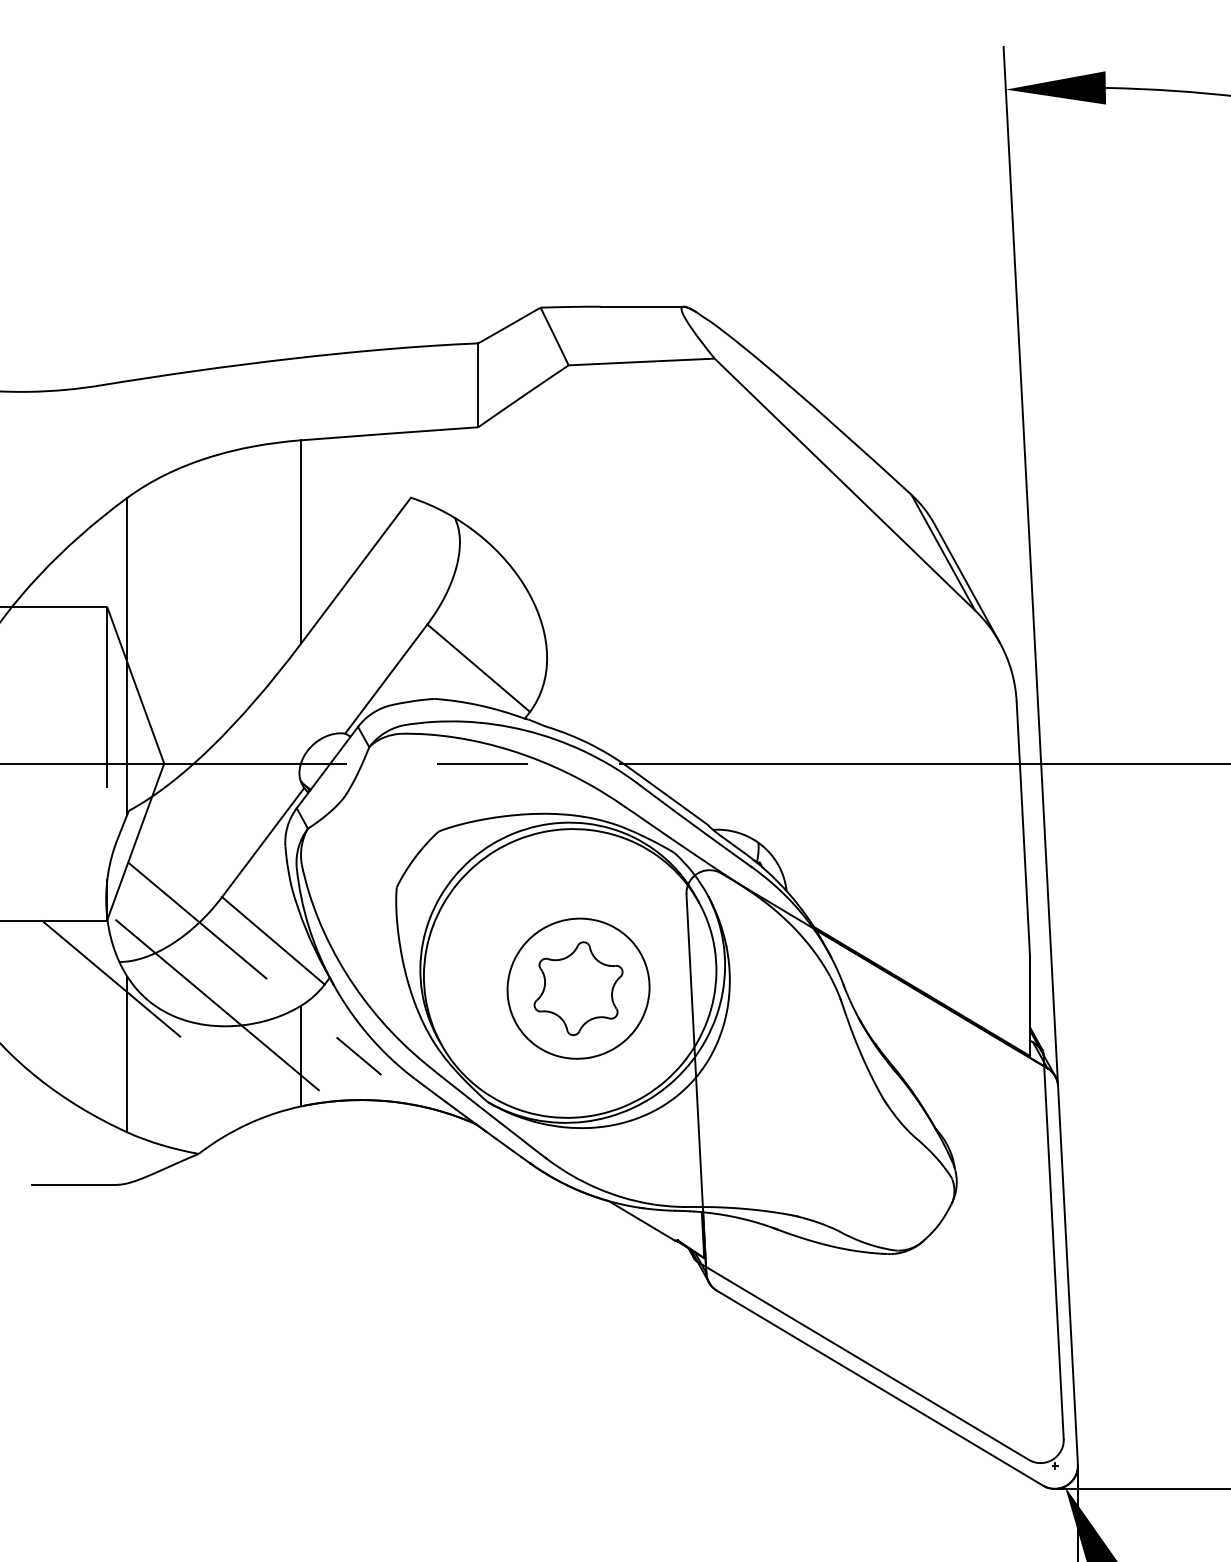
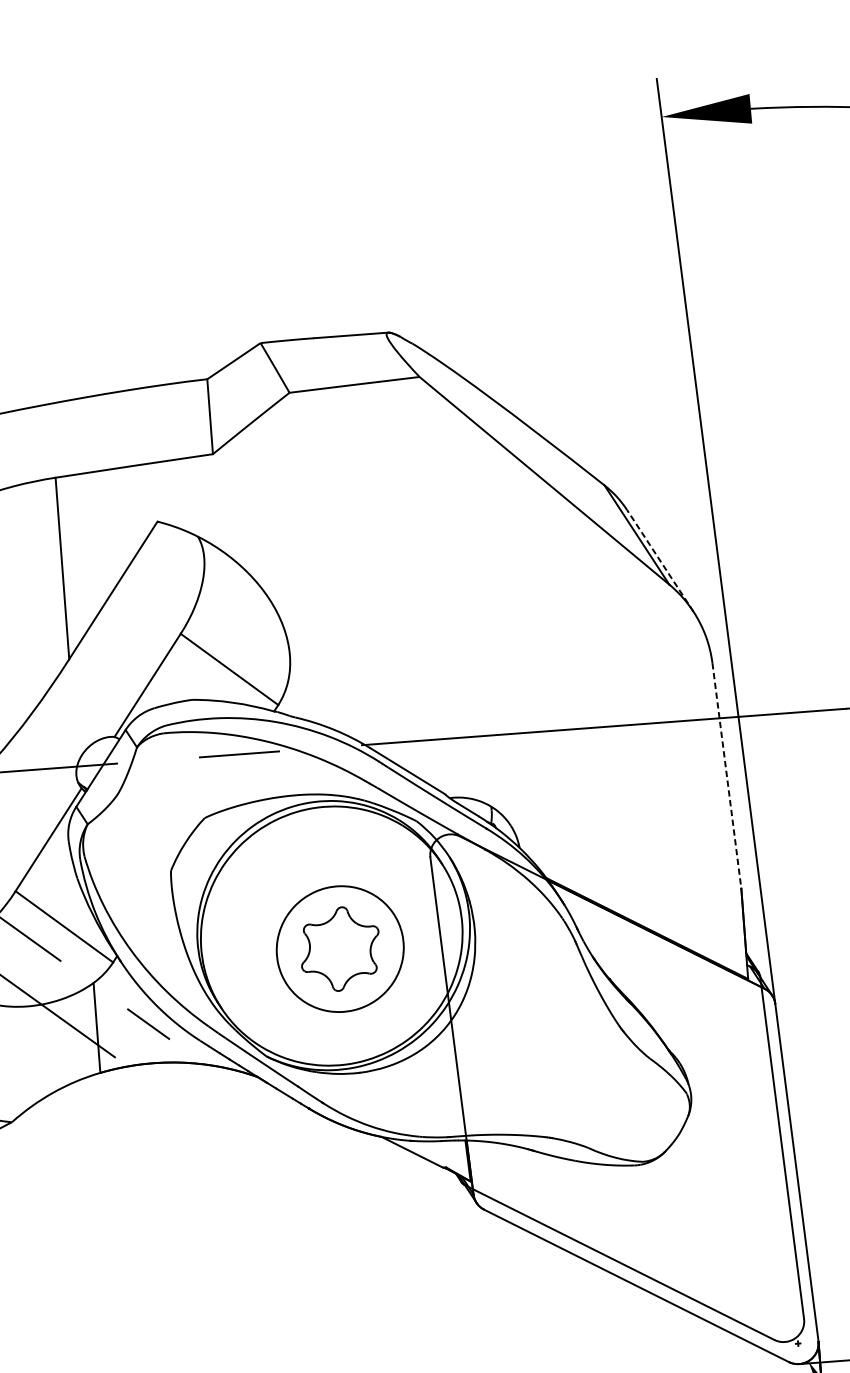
line: (967, 583) -> (660, 560), solid -> dashed
line: (1023, 828) -> (727, 776), solid -> dashed

